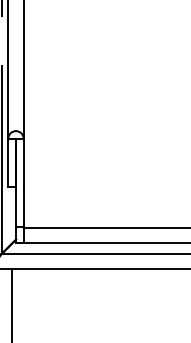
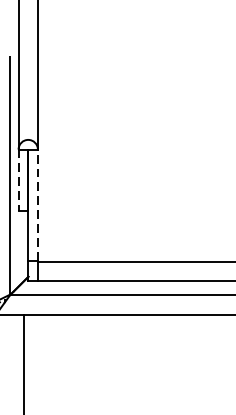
line: (8, 163) -> (18, 180), solid -> dashed
line: (23, 182) -> (37, 204), solid -> dashed

